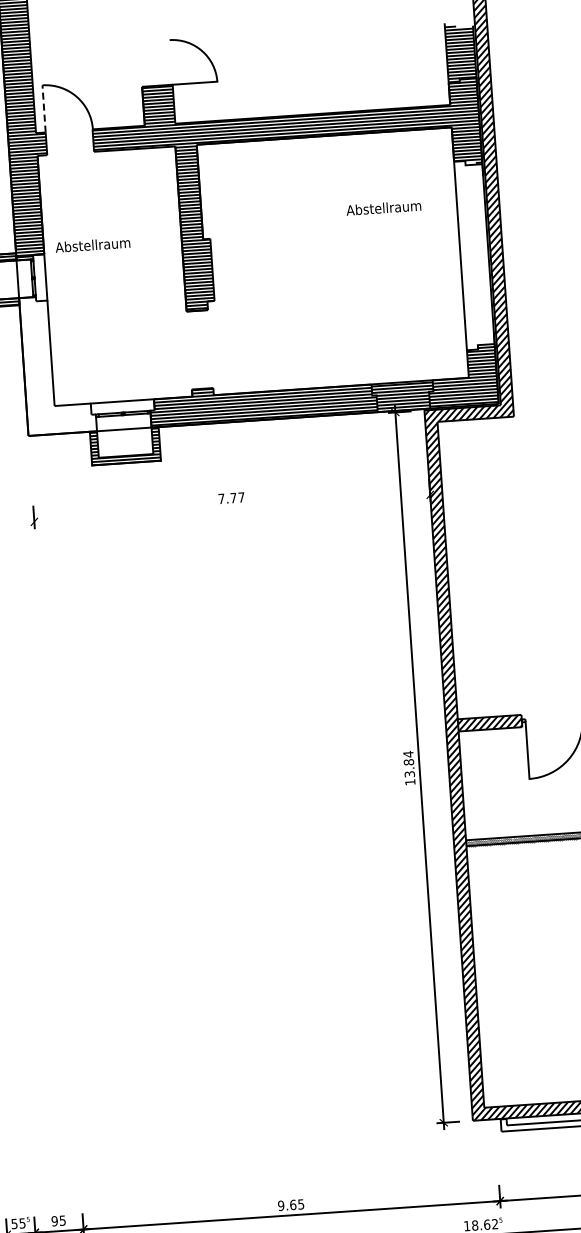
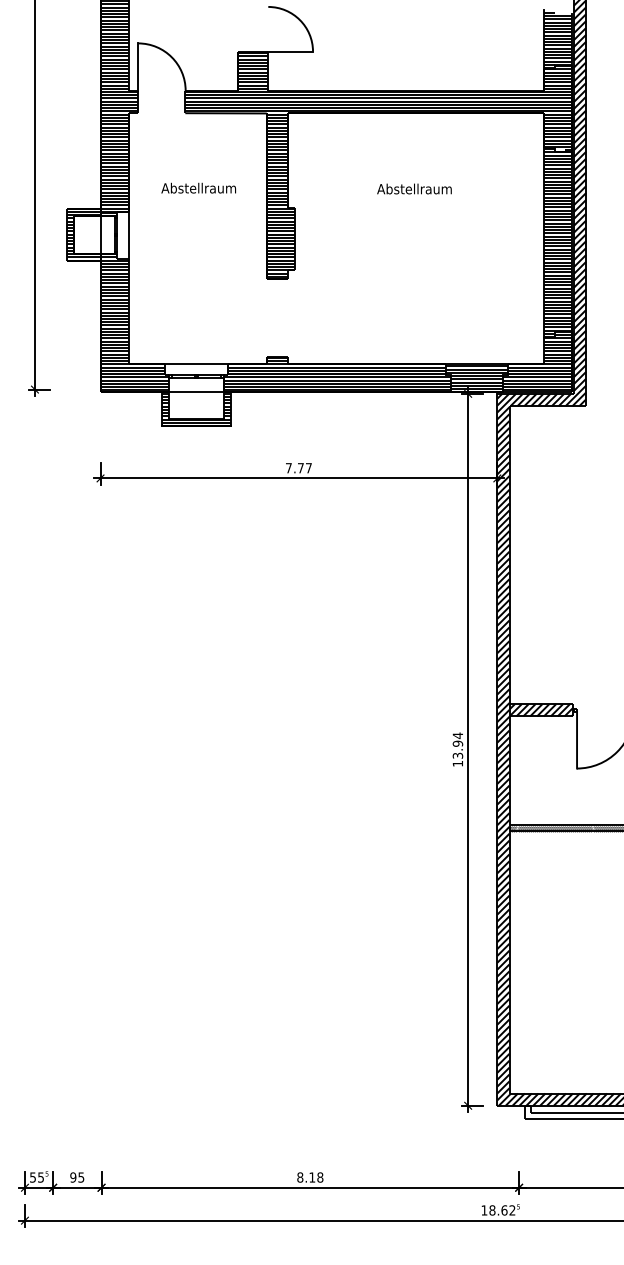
line: (44, 109) -> (138, 67), dashed -> solid
text: (383, 207) -> (414, 188), moved
text: (92, 244) -> (198, 187), moved
hatch: (474, 254) -> (557, 241), added
hatch: (57, 365) -> (134, 323), added
line: (231, 508) -> (298, 478), added
text: (409, 762) -> (458, 743), 13.84 -> 13.94
text: (291, 1205) -> (310, 1177), 9.65 -> 8.18

